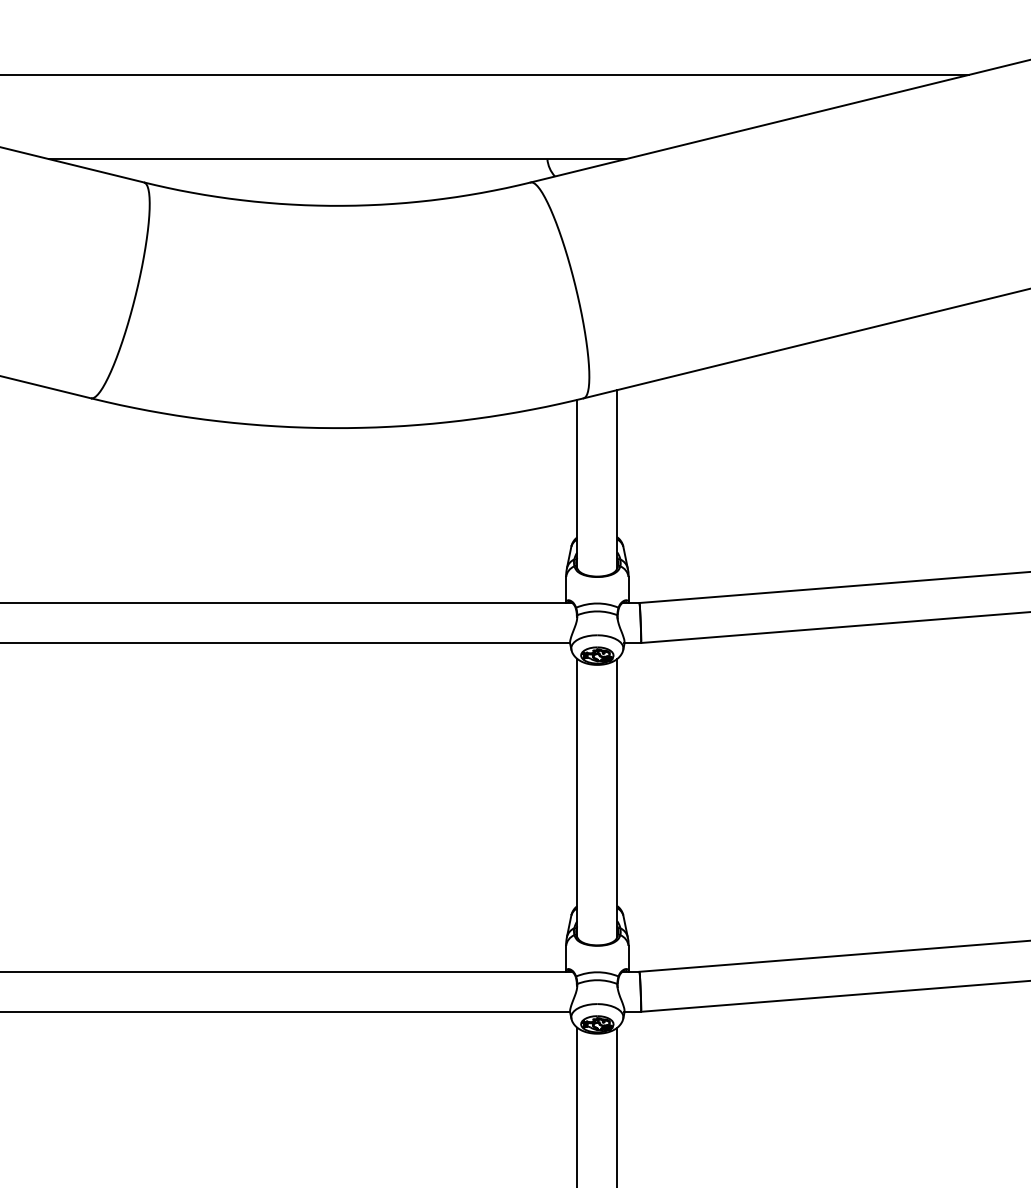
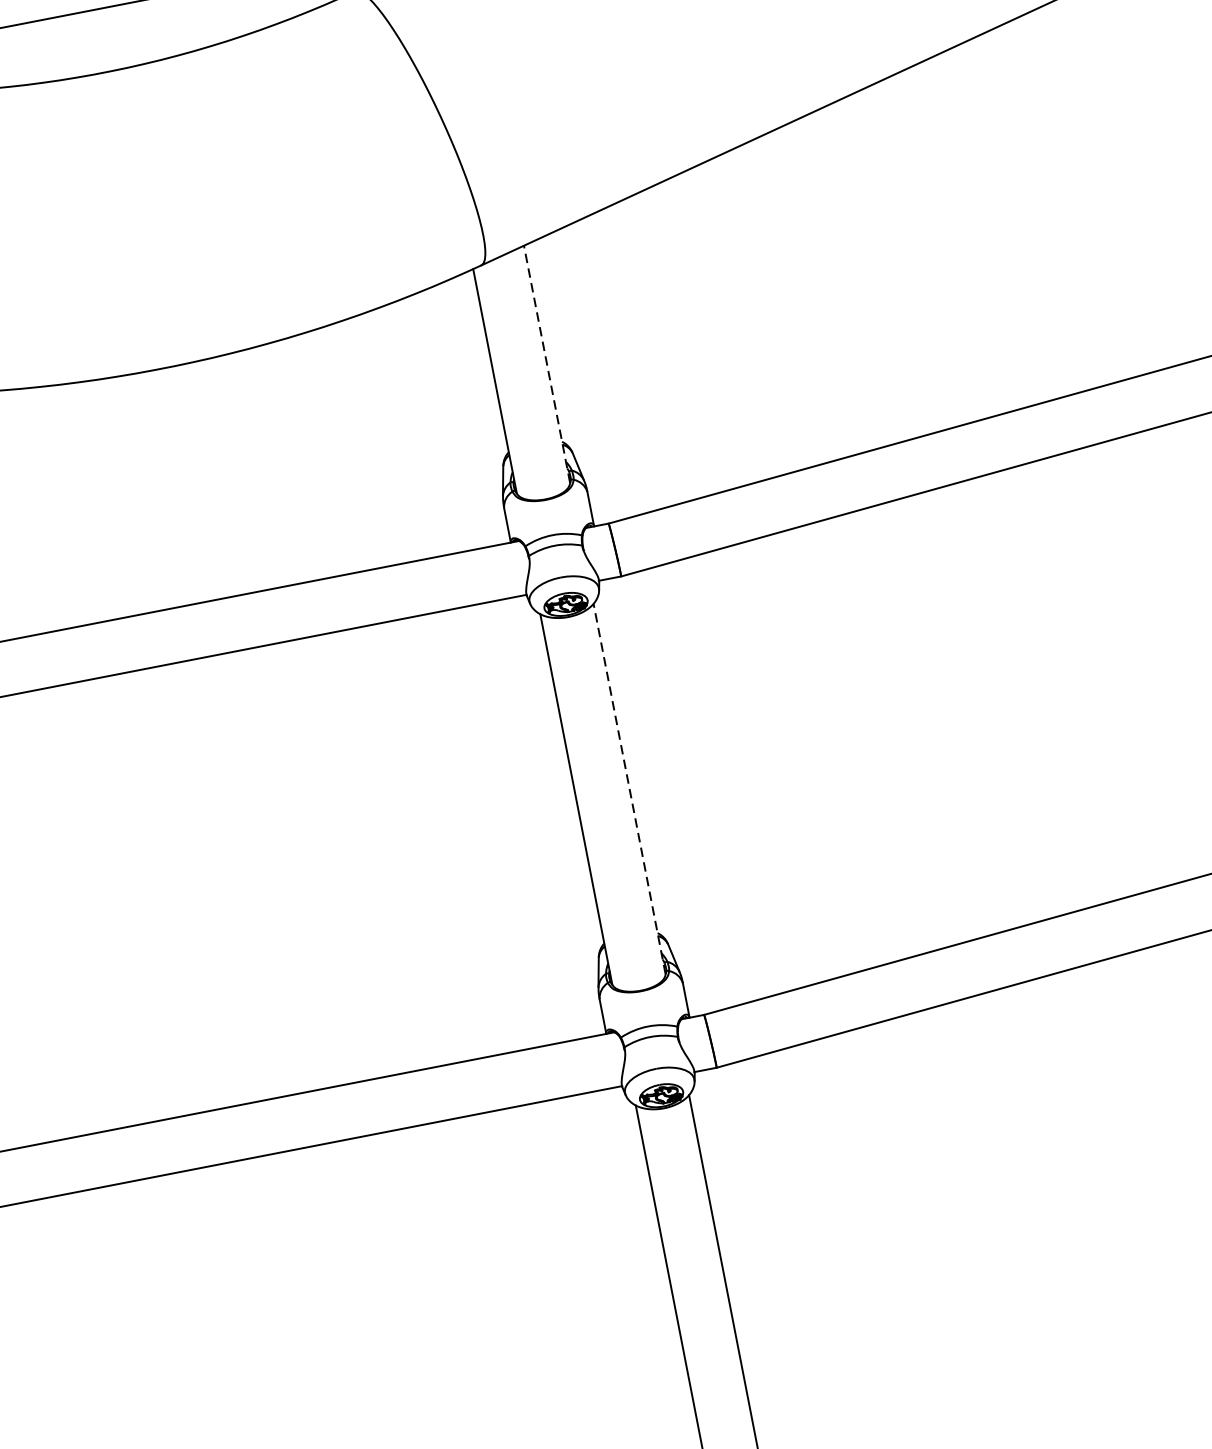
line: (617, 478) -> (547, 363), solid -> dashed
line: (617, 797) -> (629, 788), solid -> dashed

